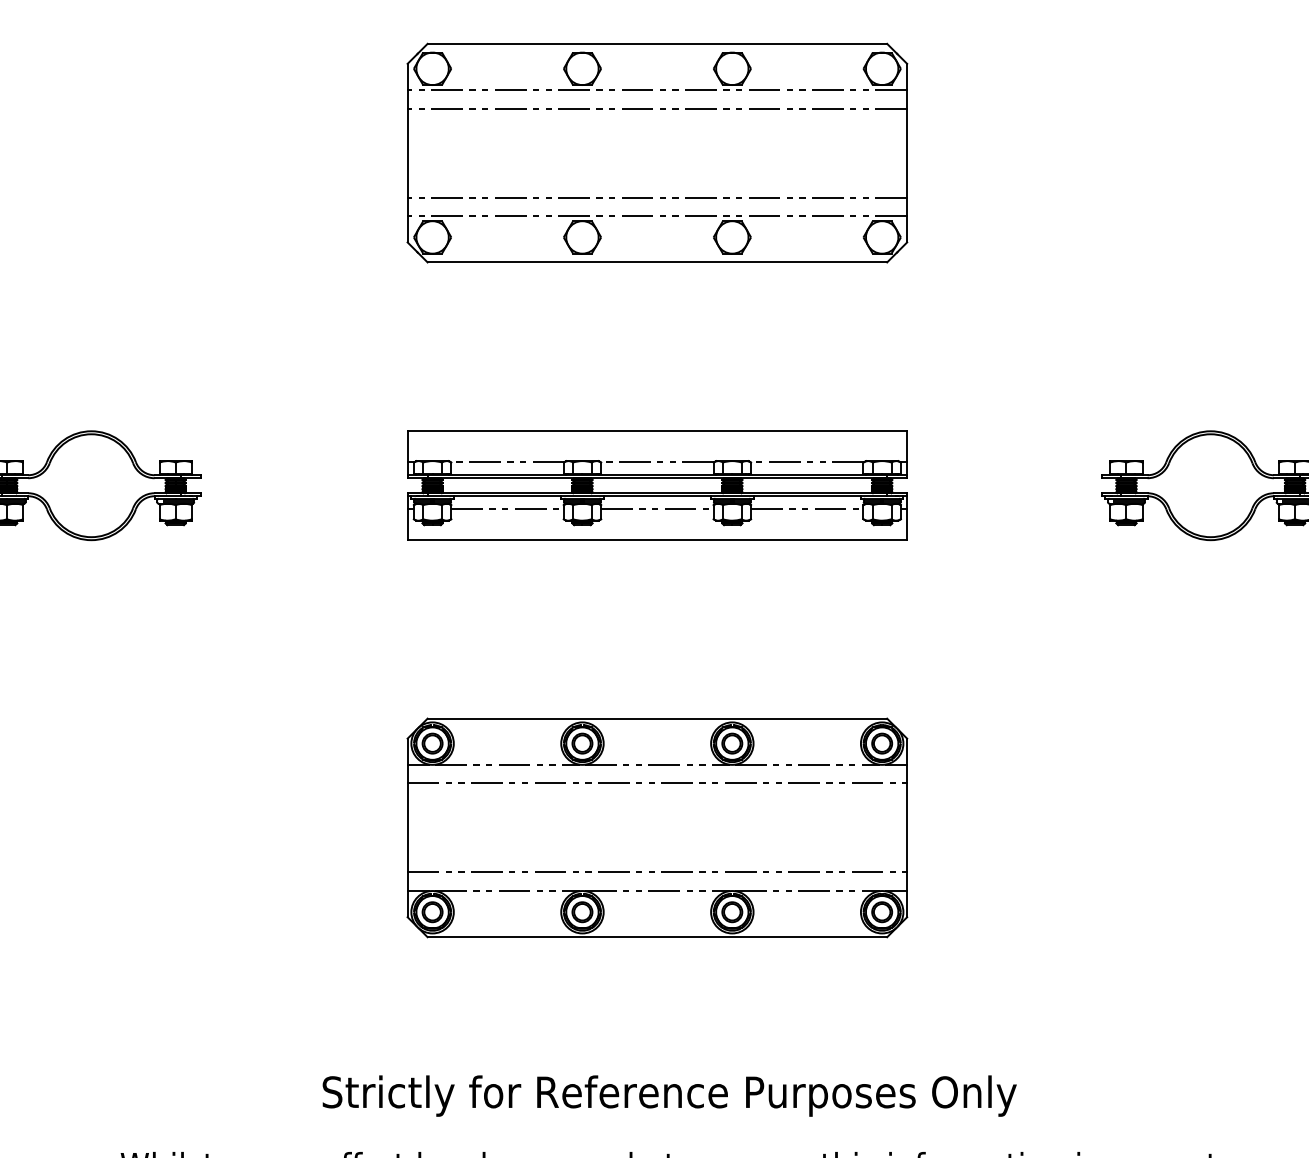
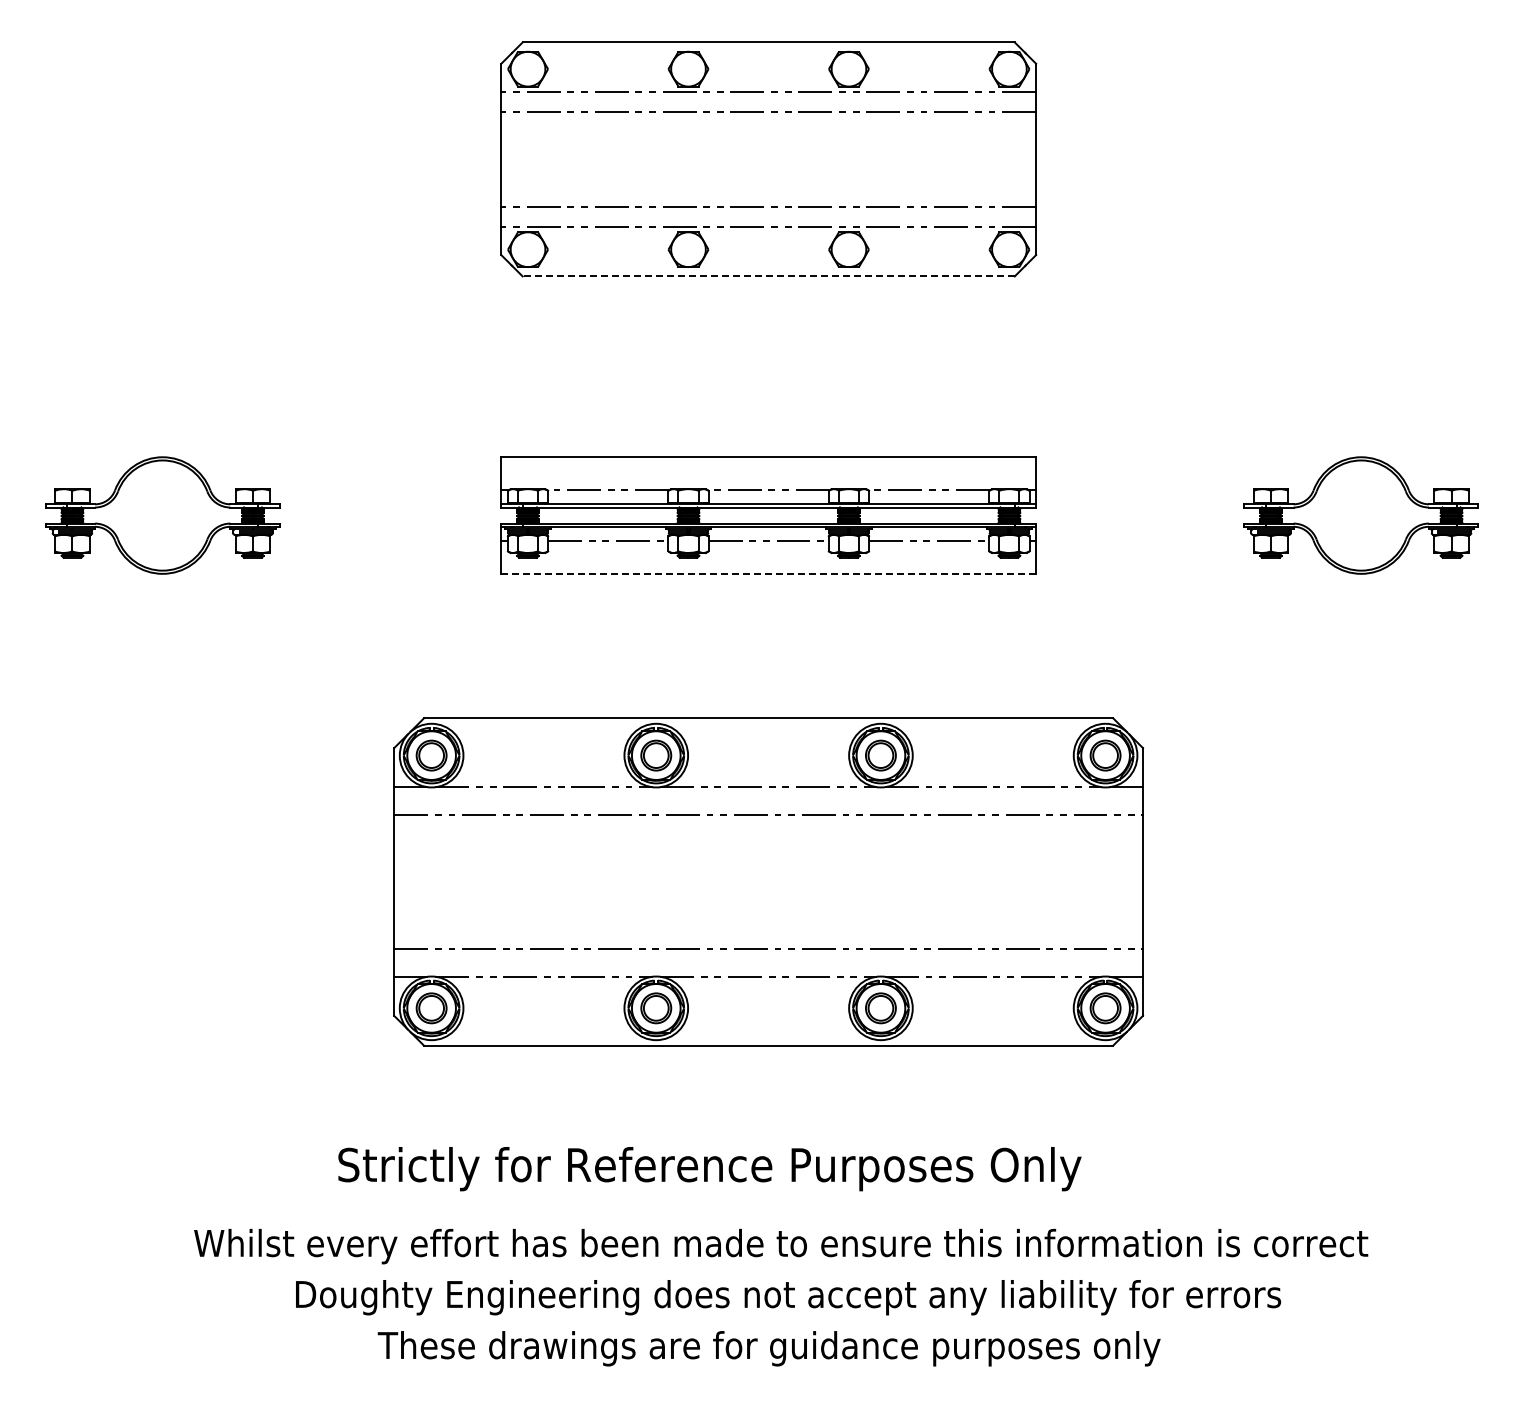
line: (657, 262) -> (768, 276), solid -> dashed
line: (658, 539) -> (769, 573), solid -> dashed
part: (657, 827) -> (768, 881), size x1.4
text: (669, 1096) -> (709, 1169), moved

